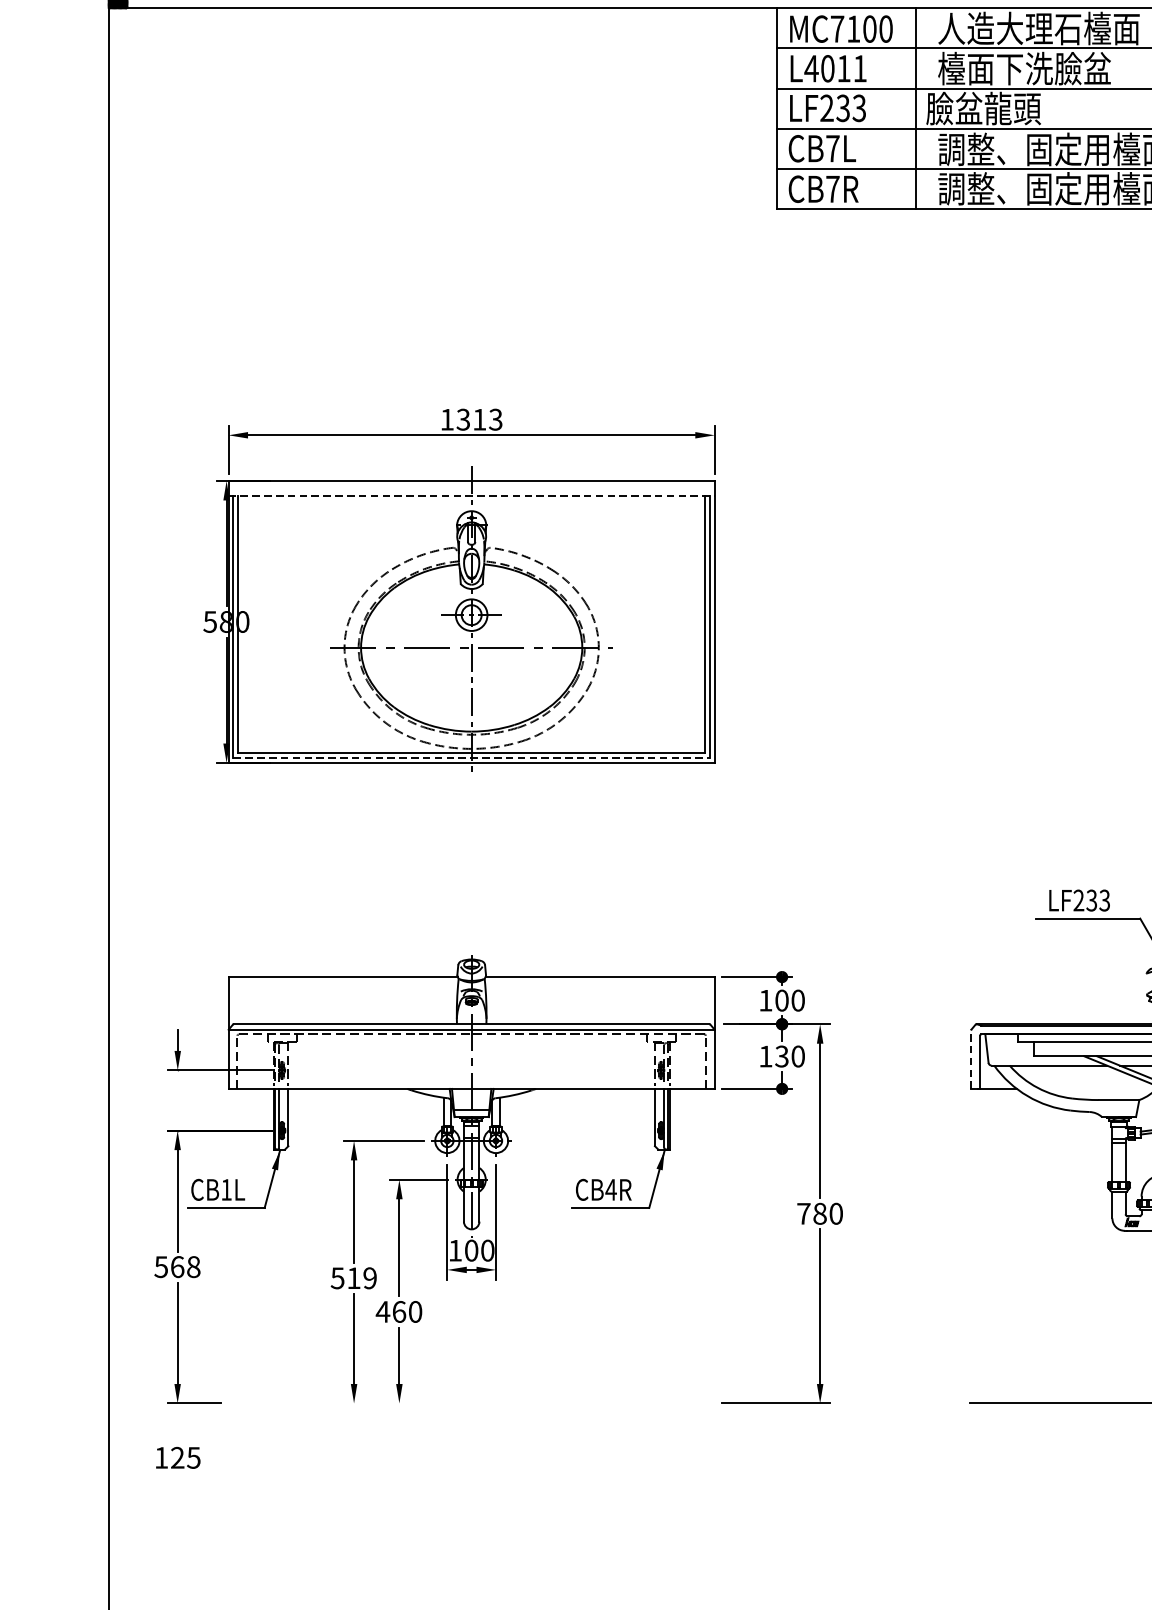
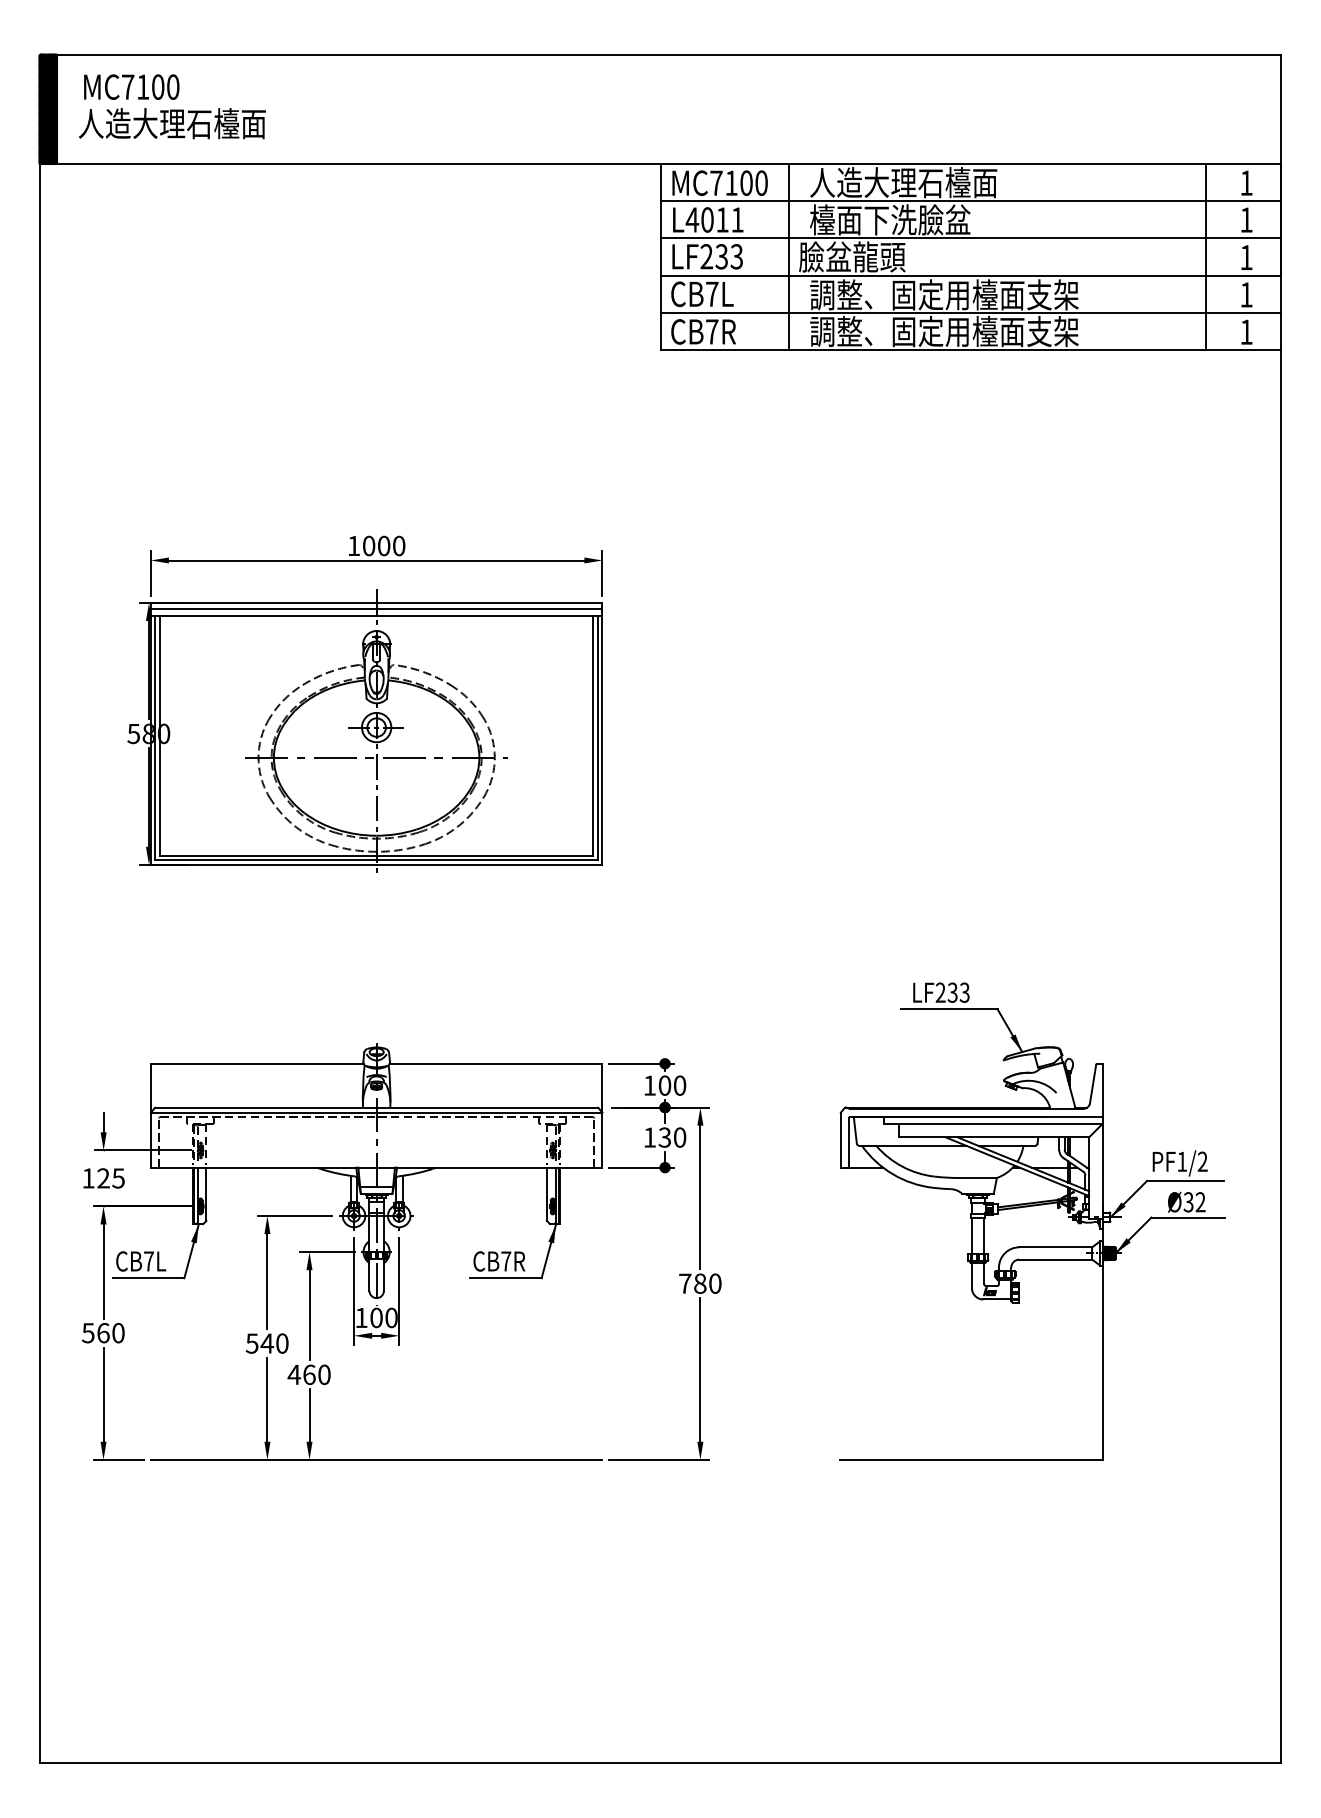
text: (479, 419) -> (383, 545), 1313 -> 1000
line: (471, 488) -> (376, 609), added
line: (471, 495) -> (376, 616), dashed -> solid
line: (472, 758) -> (377, 860), dashed -> solid
line: (971, 1058) -> (840, 1139), dashed -> solid
text: (226, 1189) -> (148, 1261), CB1L -> CB7L
text: (610, 1189) -> (505, 1261), CB4R -> CB7R
text: (193, 1267) -> (118, 1333), 568 -> 560
text: (361, 1278) -> (274, 1343), 519 -> 540
line: (471, 1403) -> (376, 1459), added
text: (177, 1457) -> (103, 1178), moved

